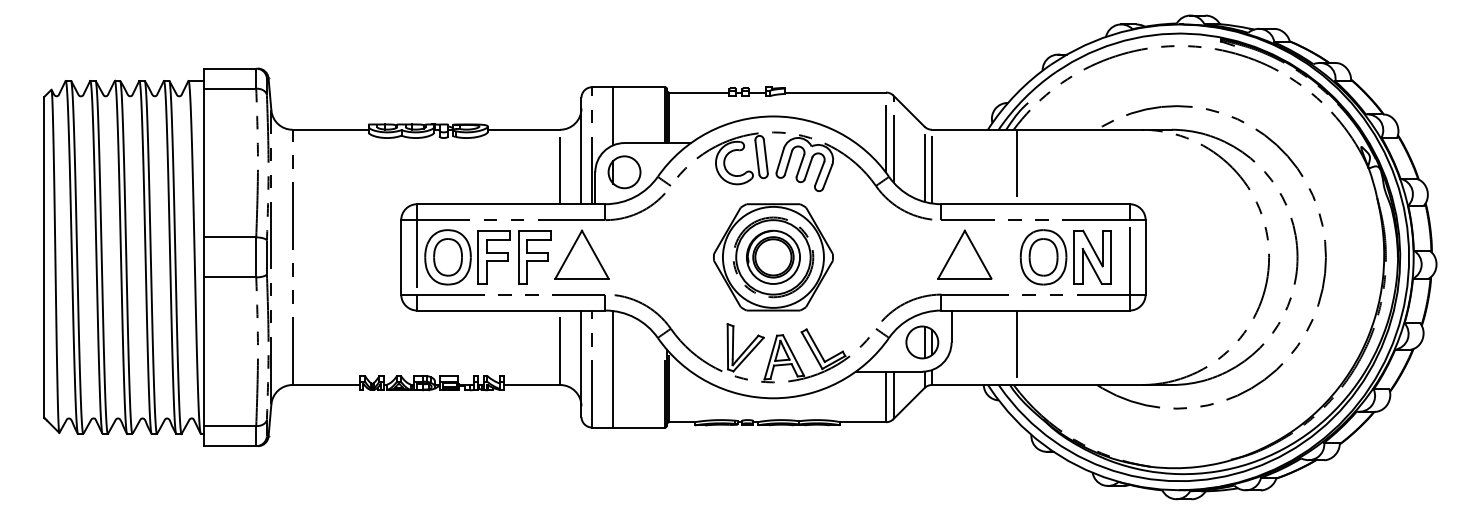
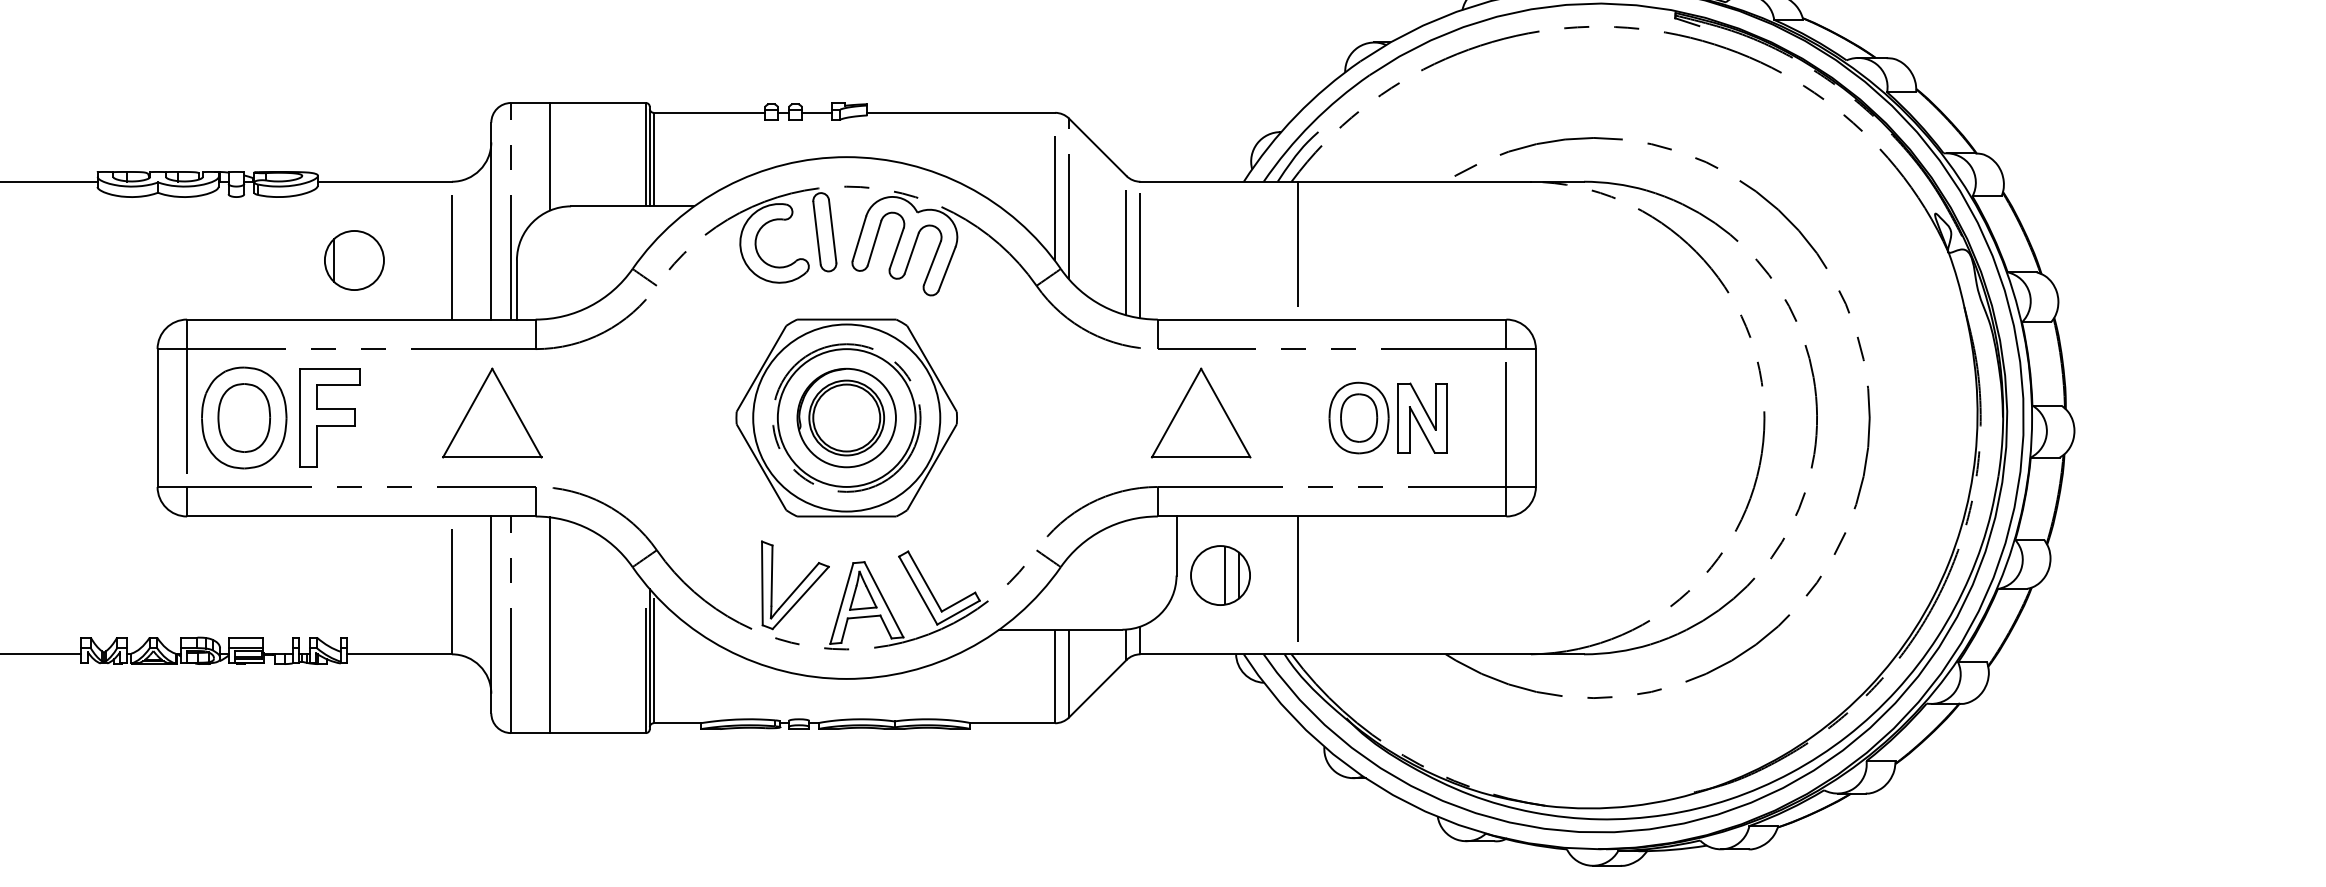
part: (624, 172) -> (354, 260), moved
part: (534, 257) -> (404, 418), removed
part: (1065, 257) -> (1387, 418), size x0.7
part: (922, 342) -> (1220, 575), moved

